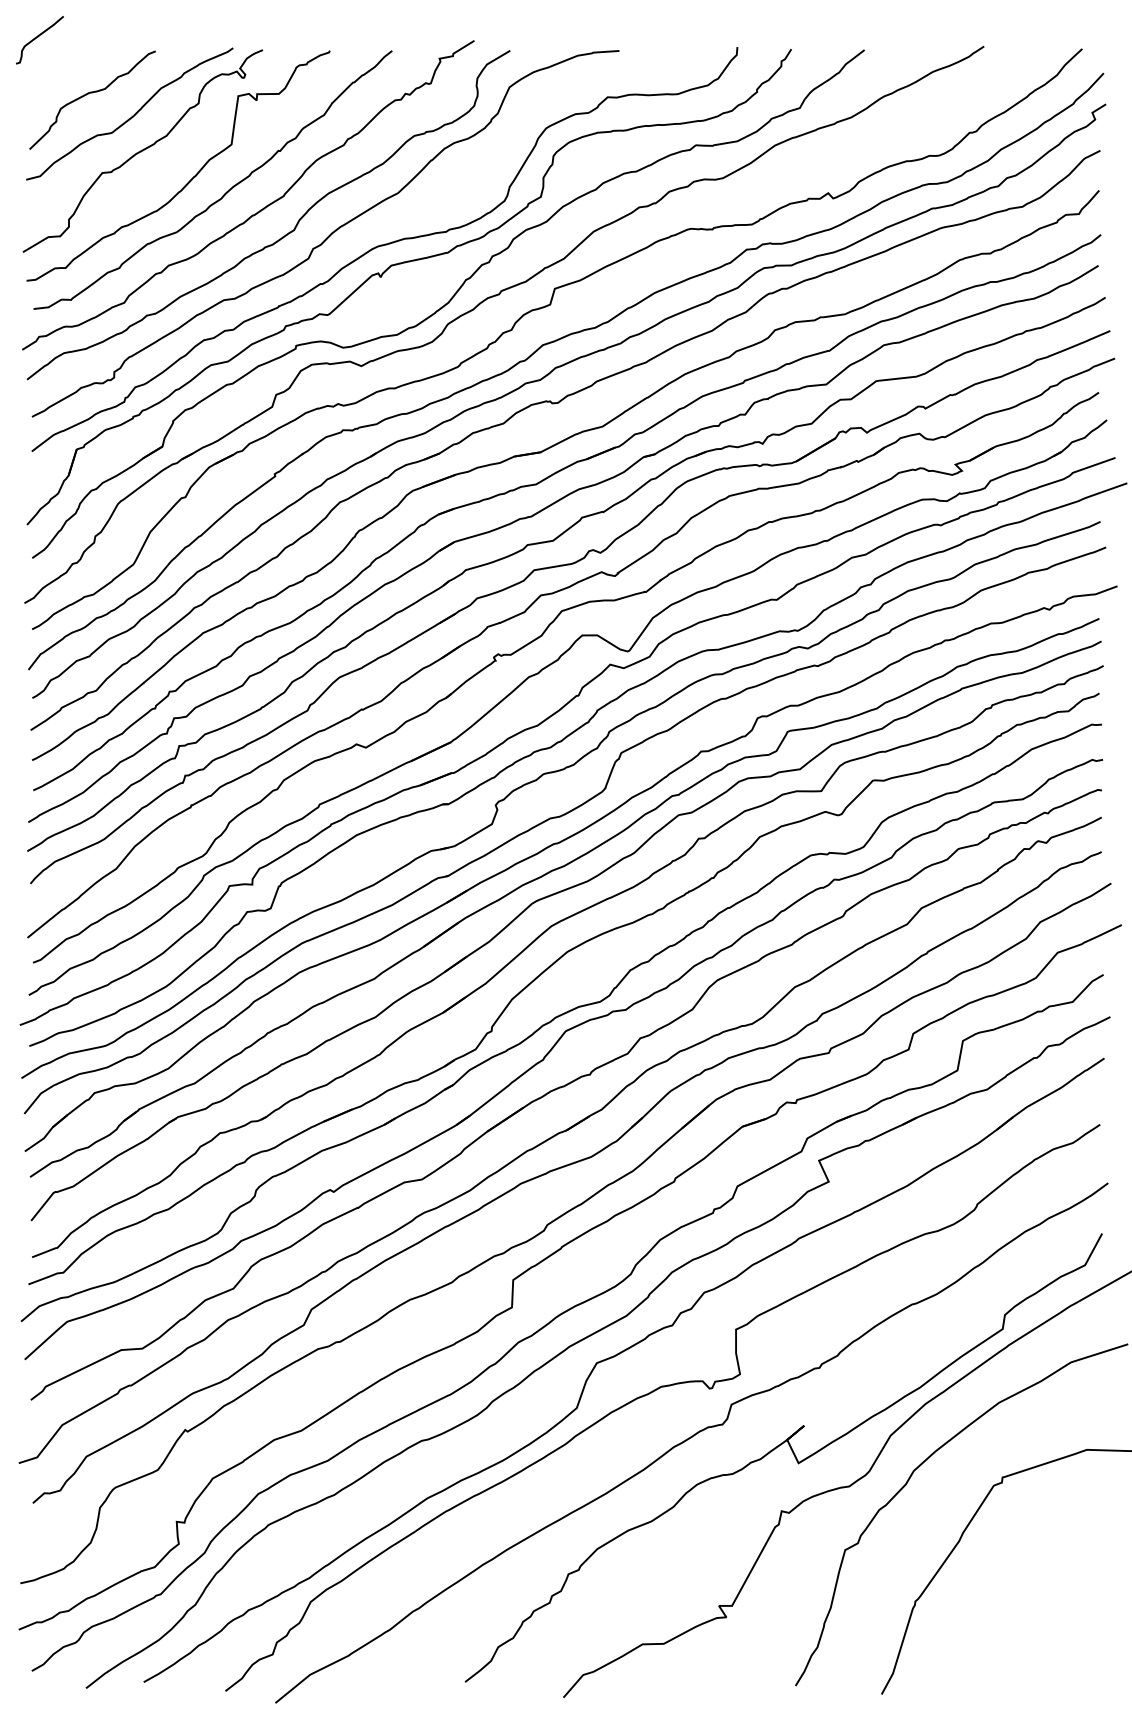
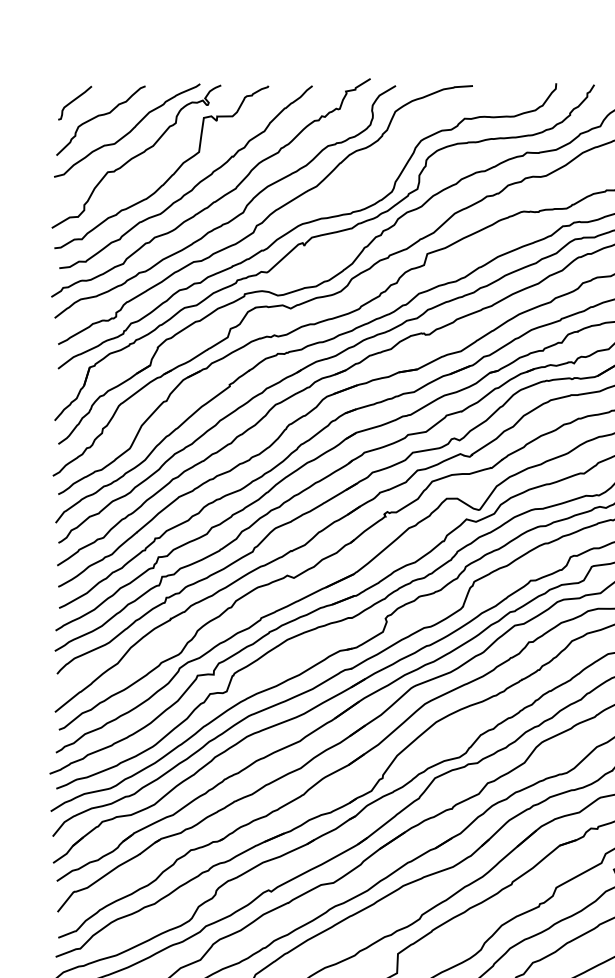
curve: (38, 37) -> (74, 101), moved

